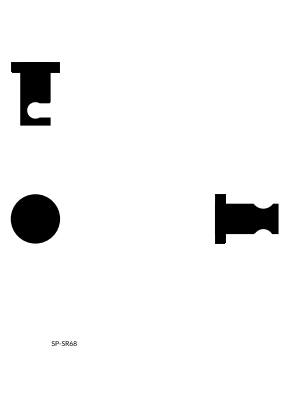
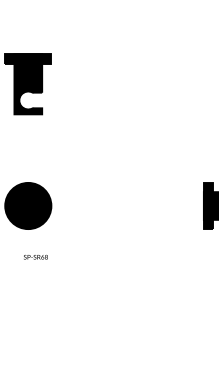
text: (63, 343) -> (35, 257), moved

